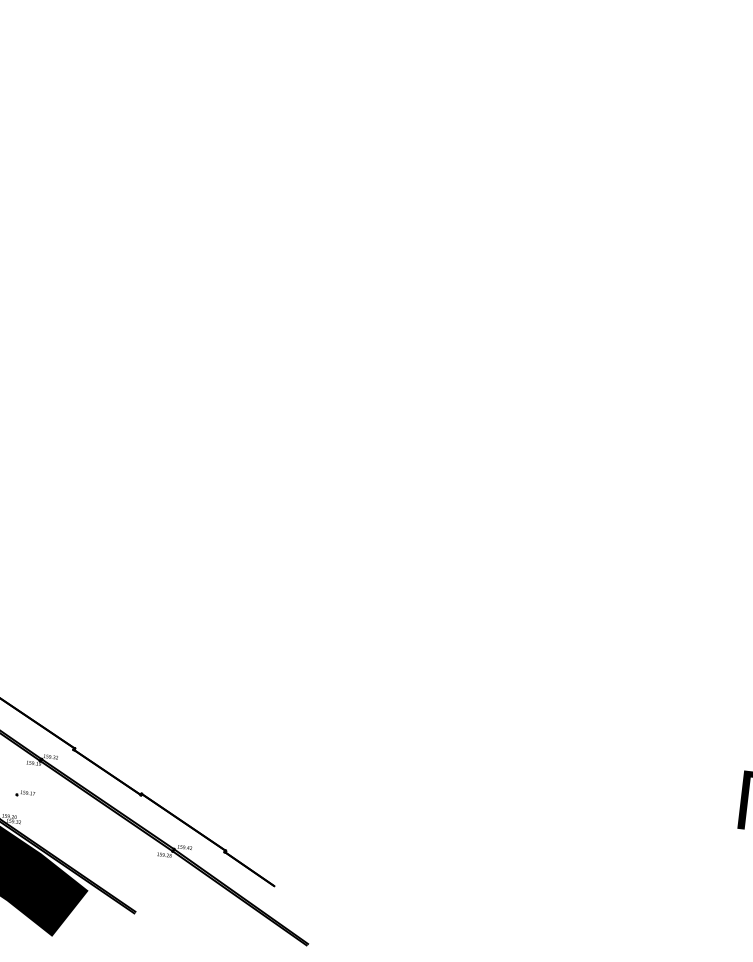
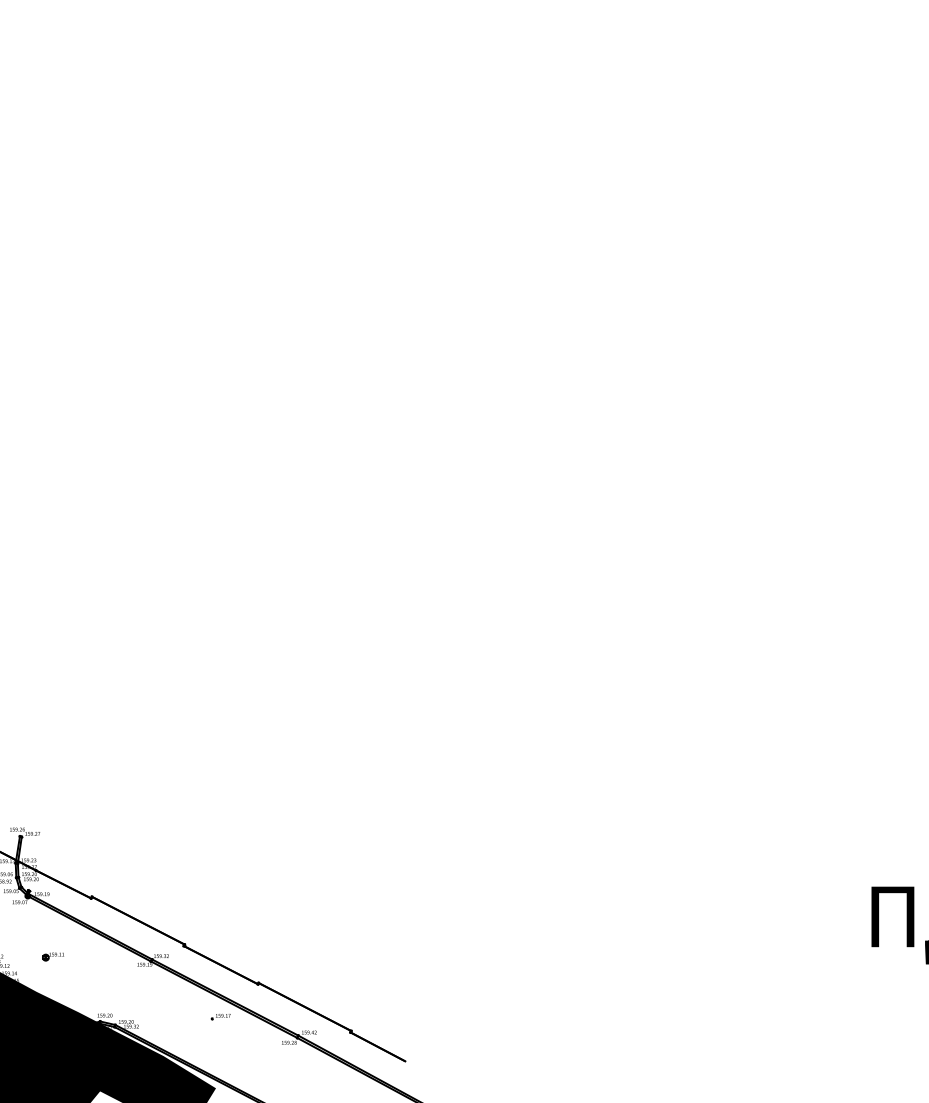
part: (25, 794) -> (220, 1017), moved

